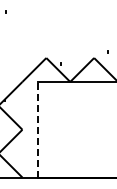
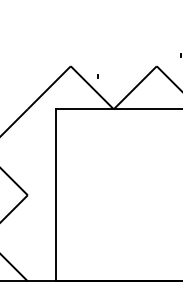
line: (38, 129) -> (56, 194), dashed -> solid

